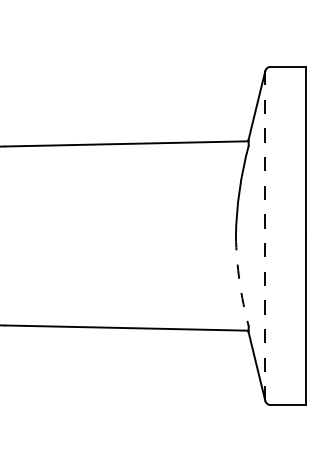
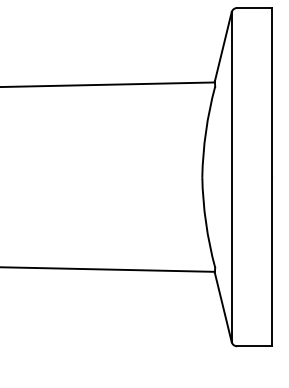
line: (265, 236) -> (231, 177), dashed -> solid
arc: (239, 281) -> (205, 222), dashed -> solid

